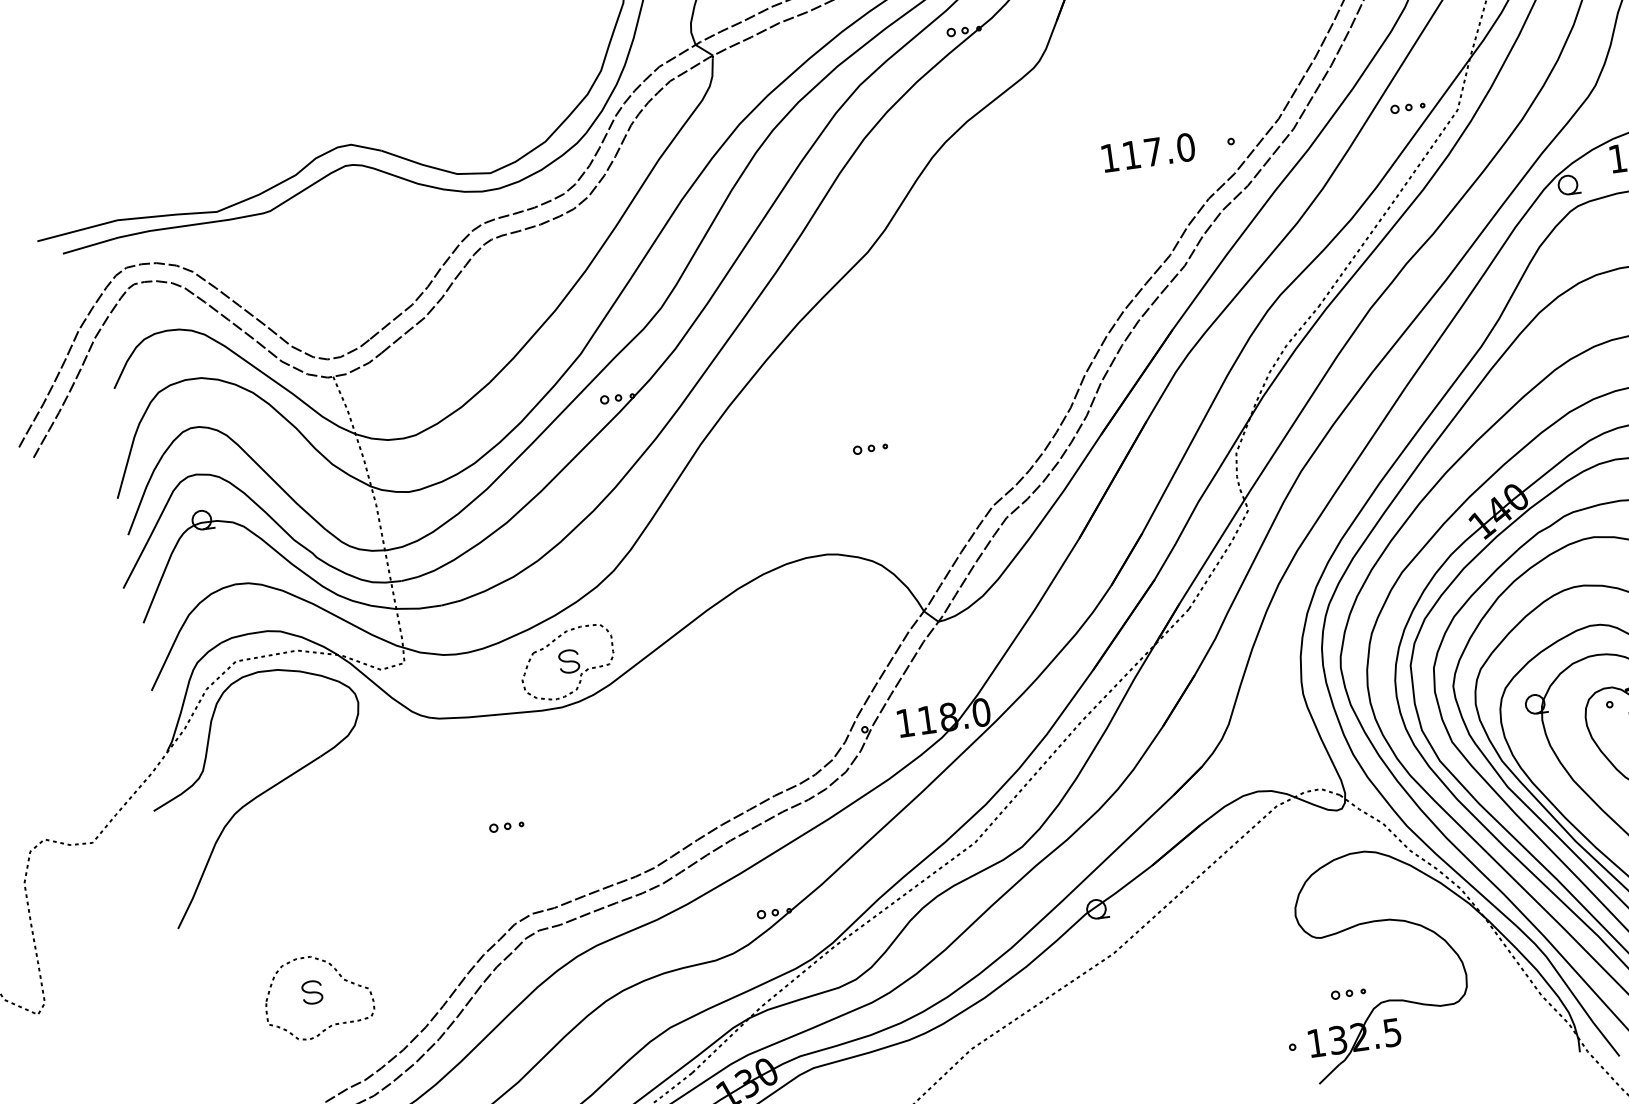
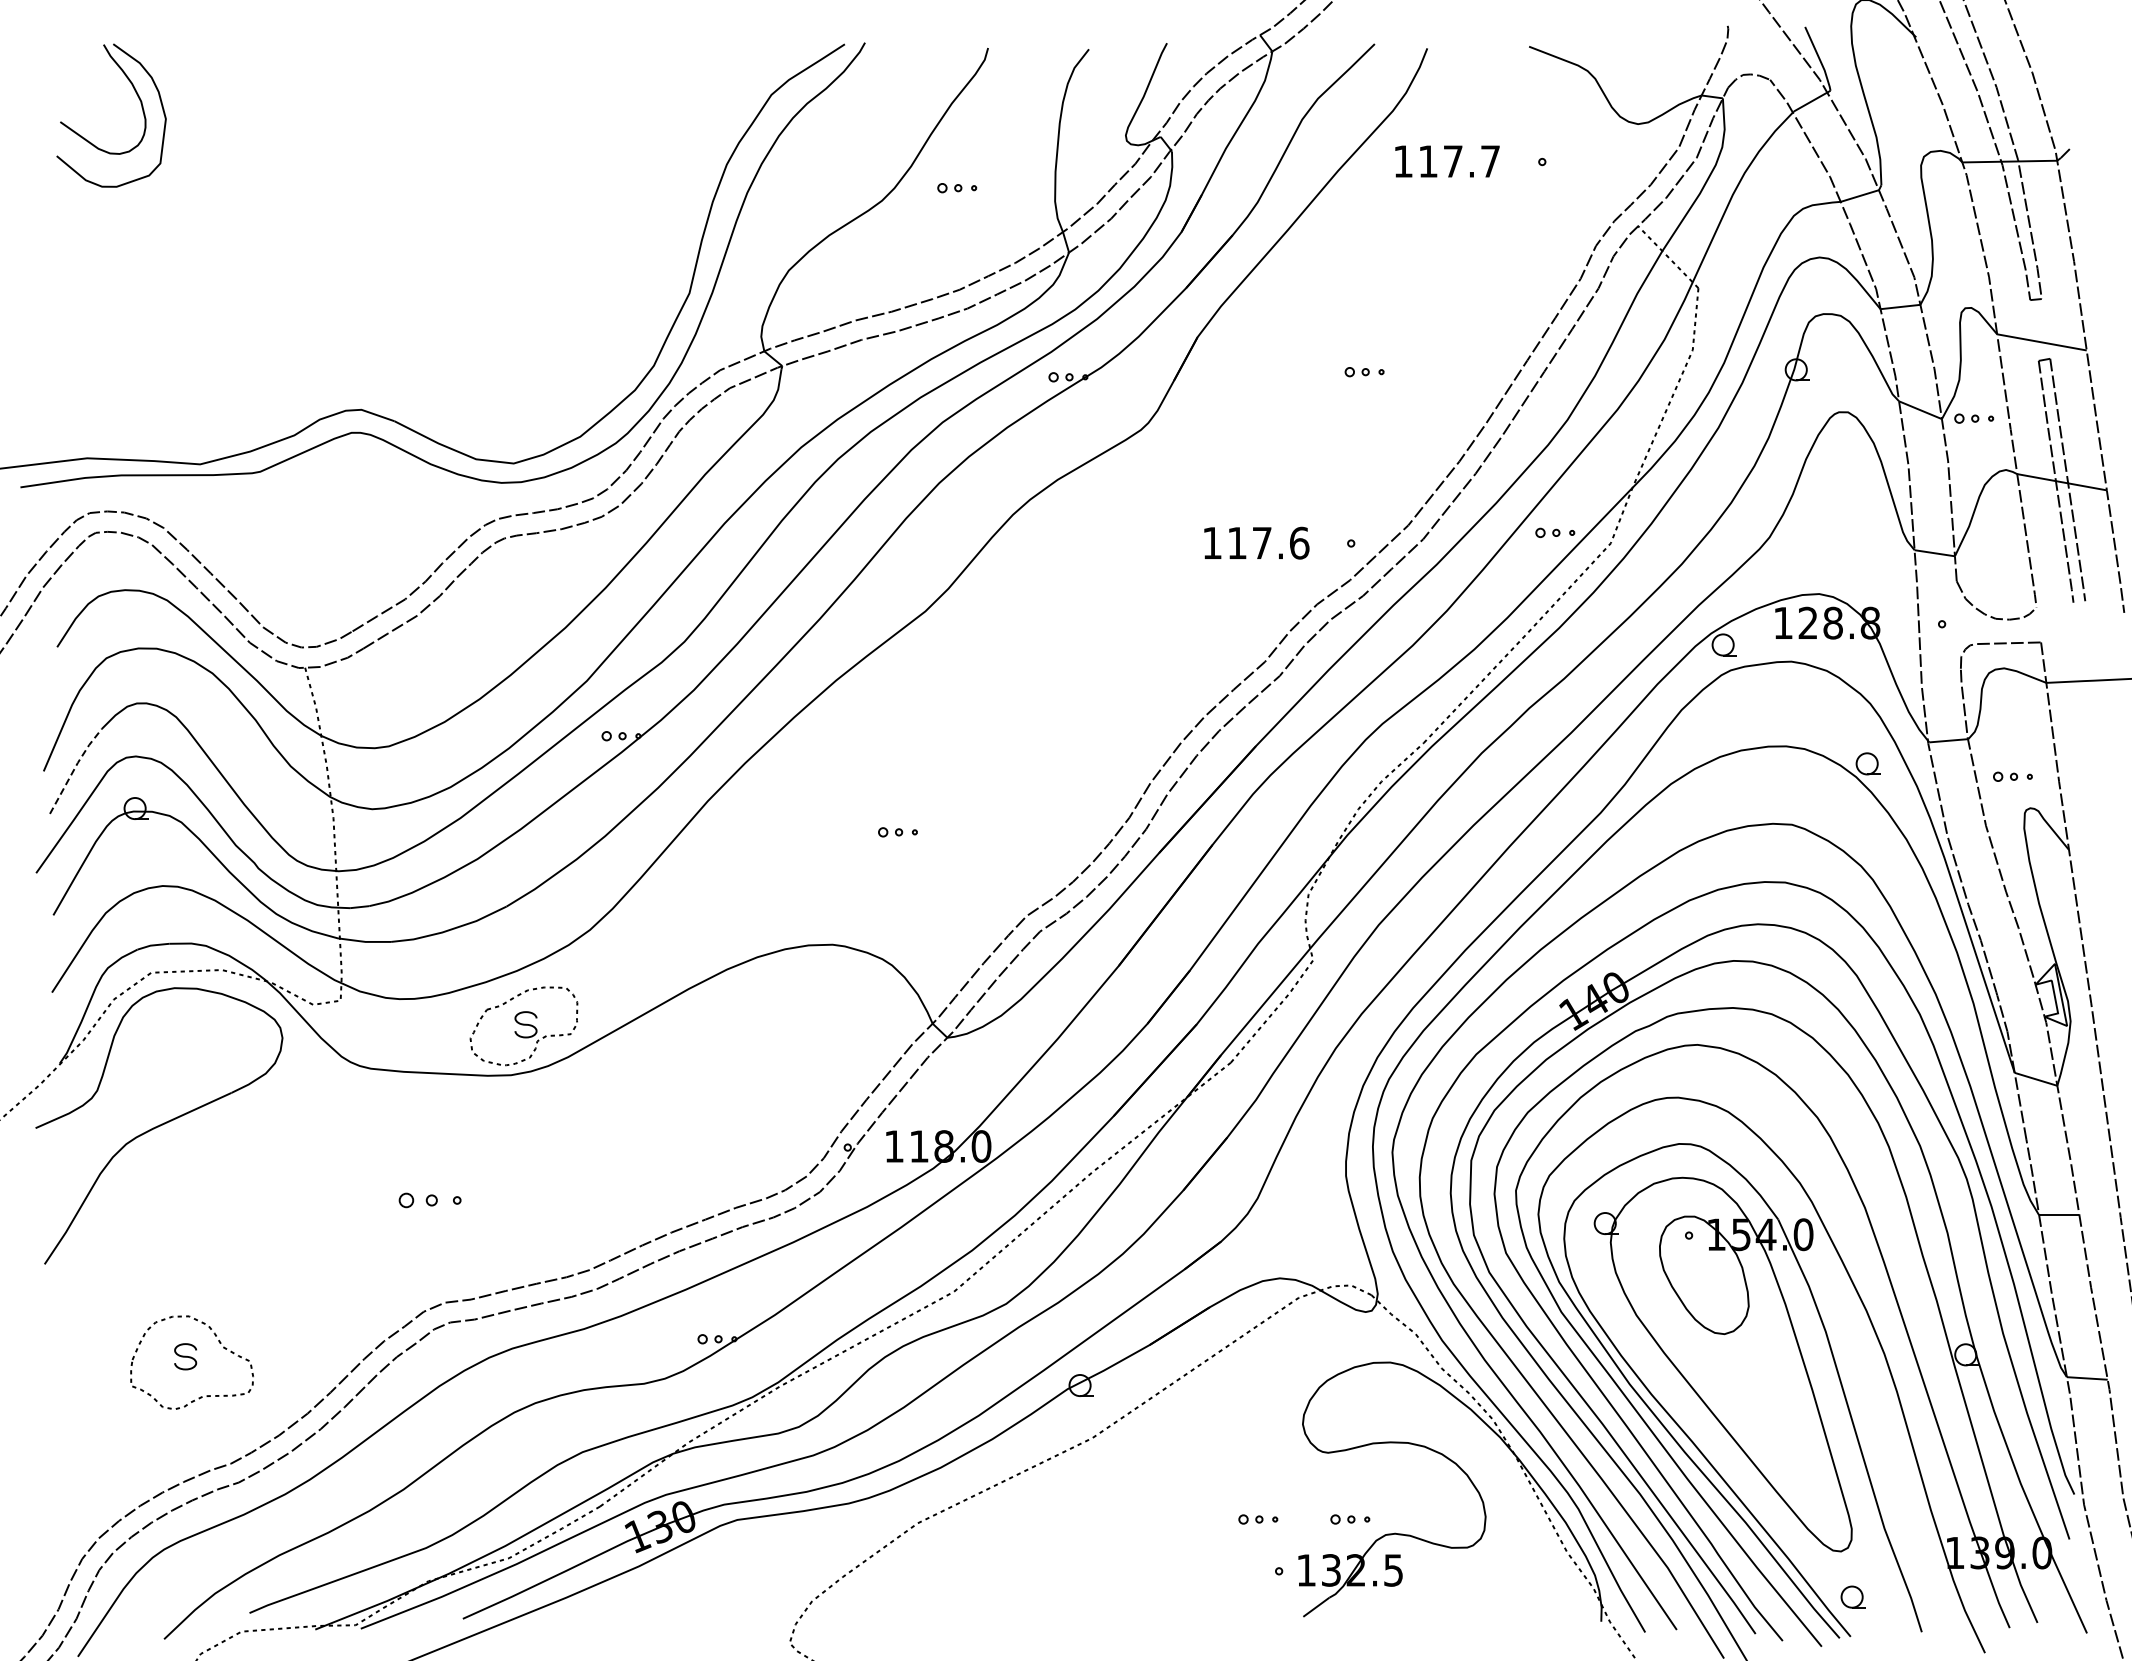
text: (1185, 146) -> (1299, 542), 117.0 -> 117.6
line: (144, 492) -> (74, 768), solid -> dashed
part: (506, 826) -> (429, 1200), size x1.6
part: (1268, 1004) -> (1258, 1519), added

